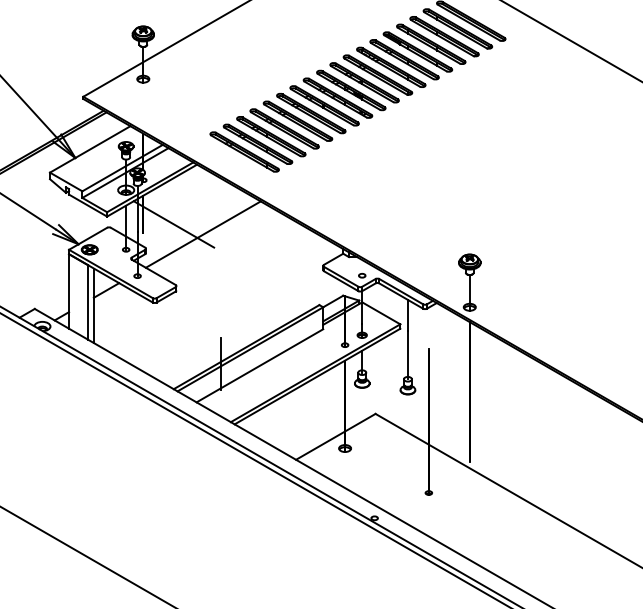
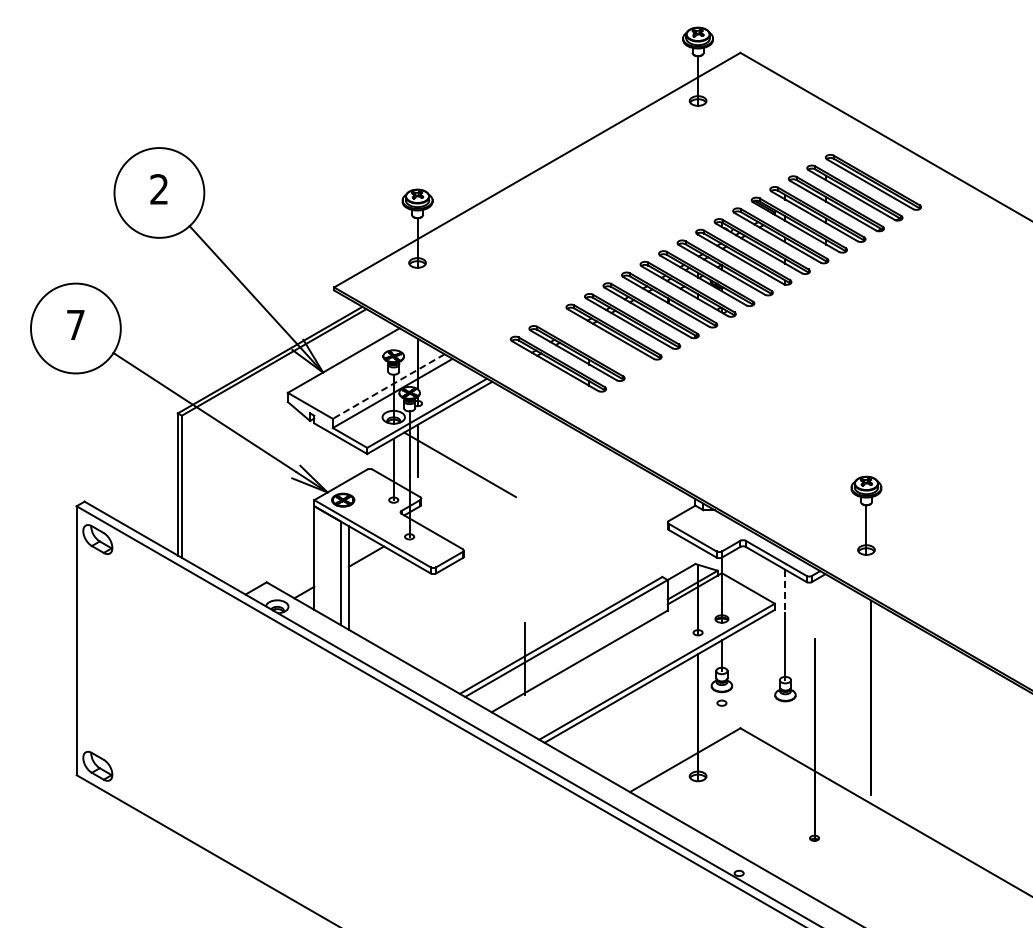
part: (271, 136) -> (595, 342), removed
line: (122, 168) -> (388, 386), solid -> dashed
line: (202, 234) -> (500, 478), removed
part: (361, 275) -> (721, 702), moved
part: (469, 282) -> (866, 515), moved
line: (407, 315) -> (785, 591), solid -> dashed

